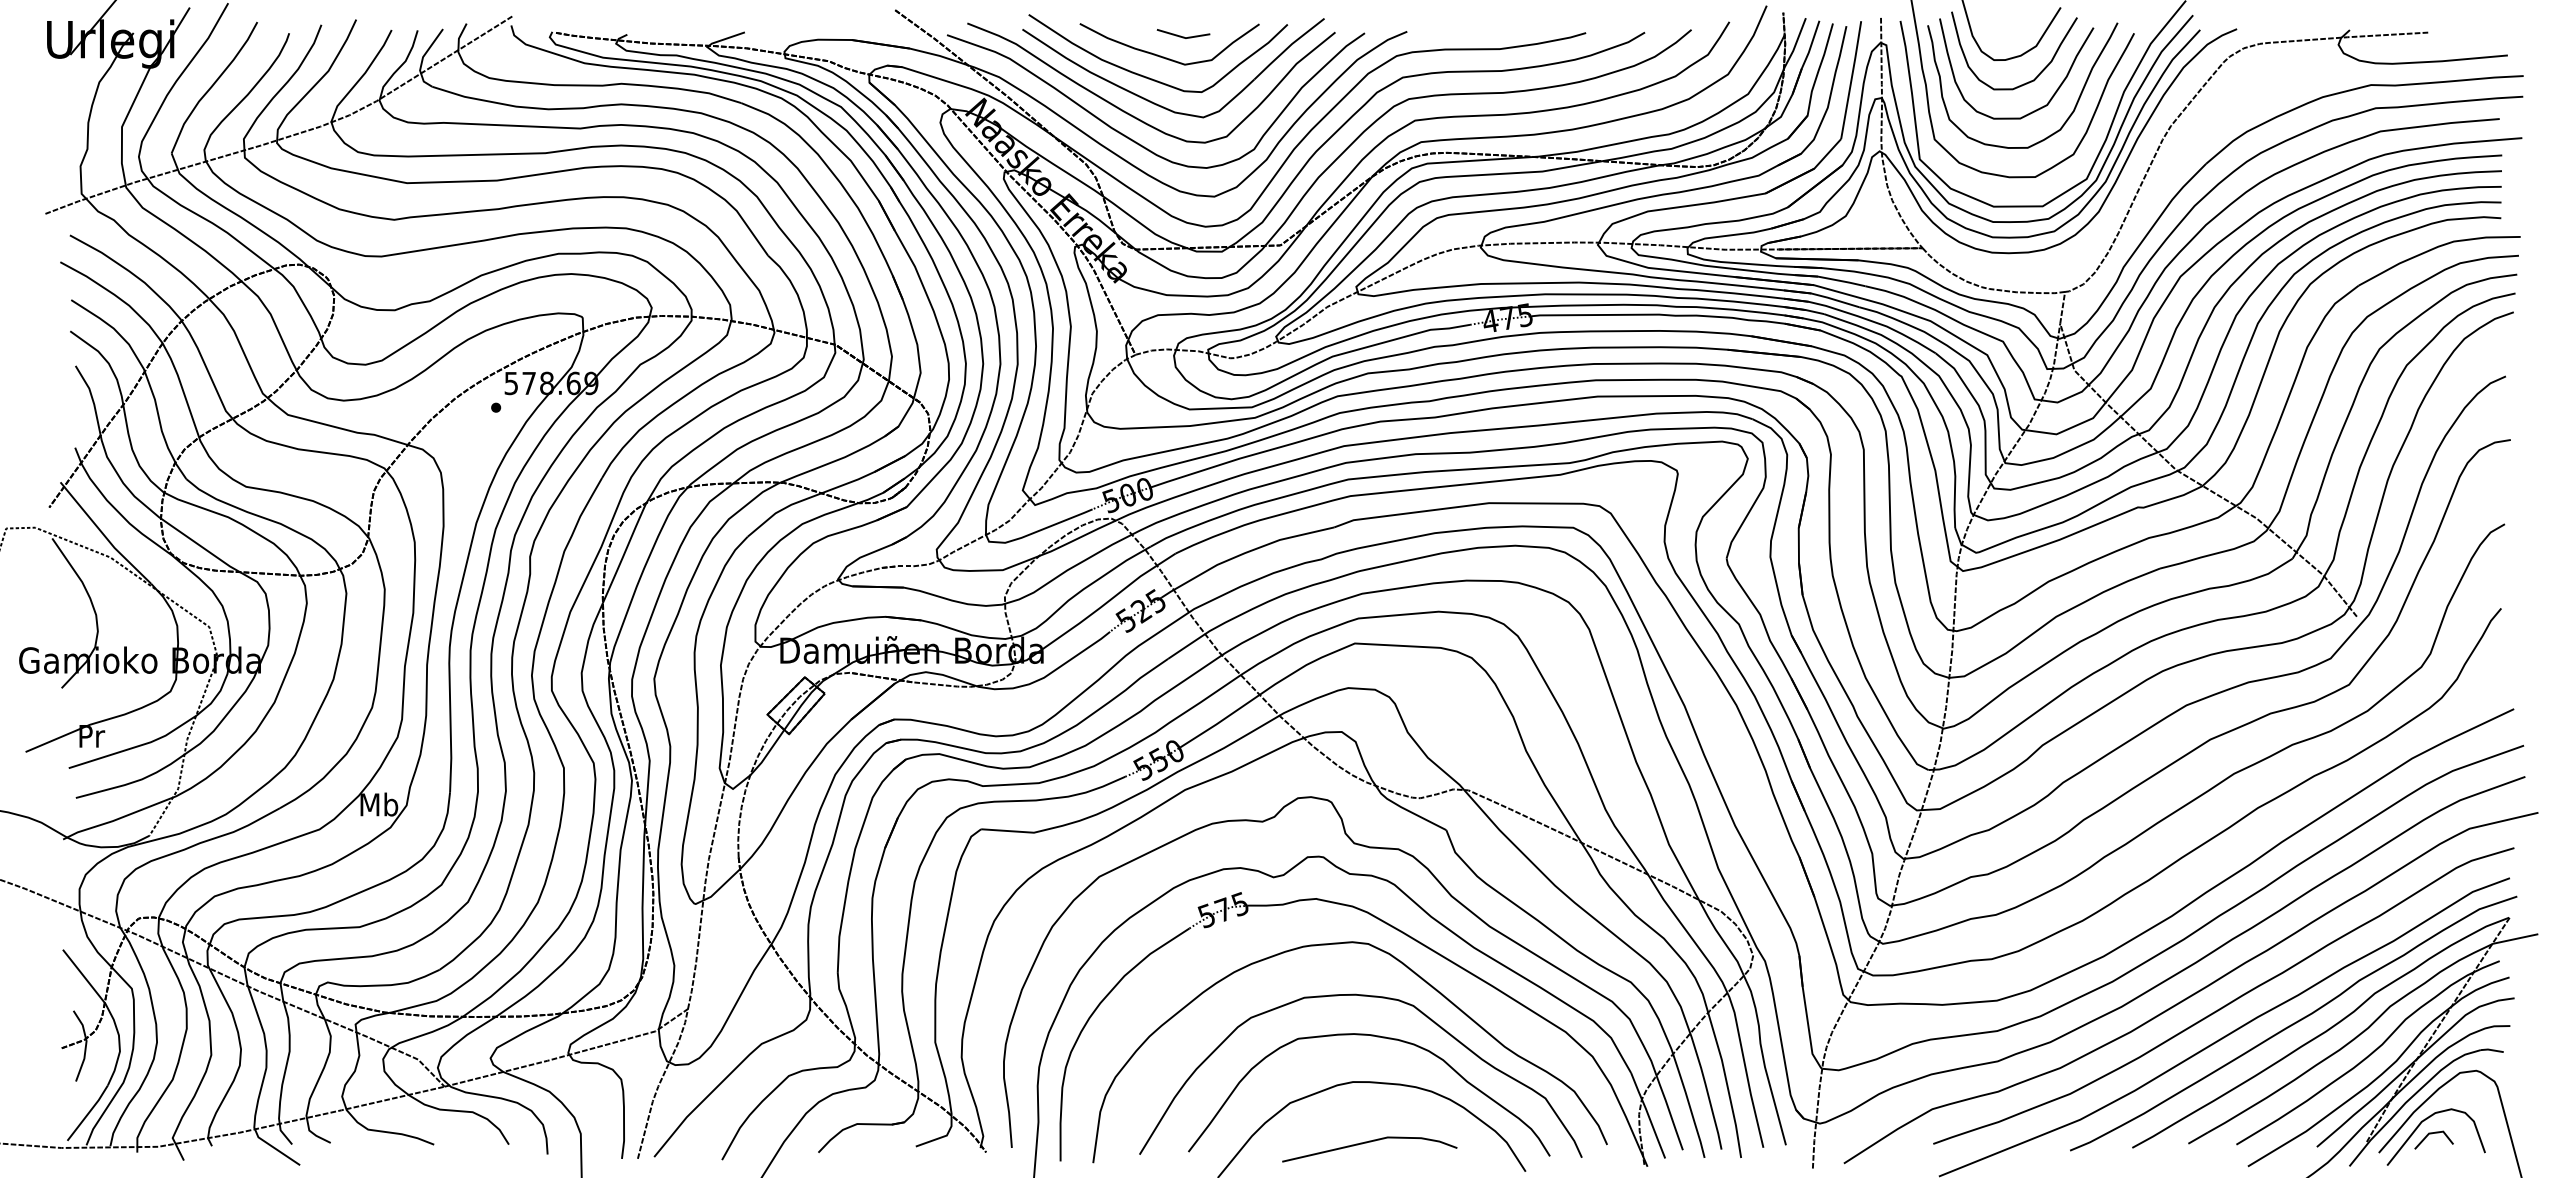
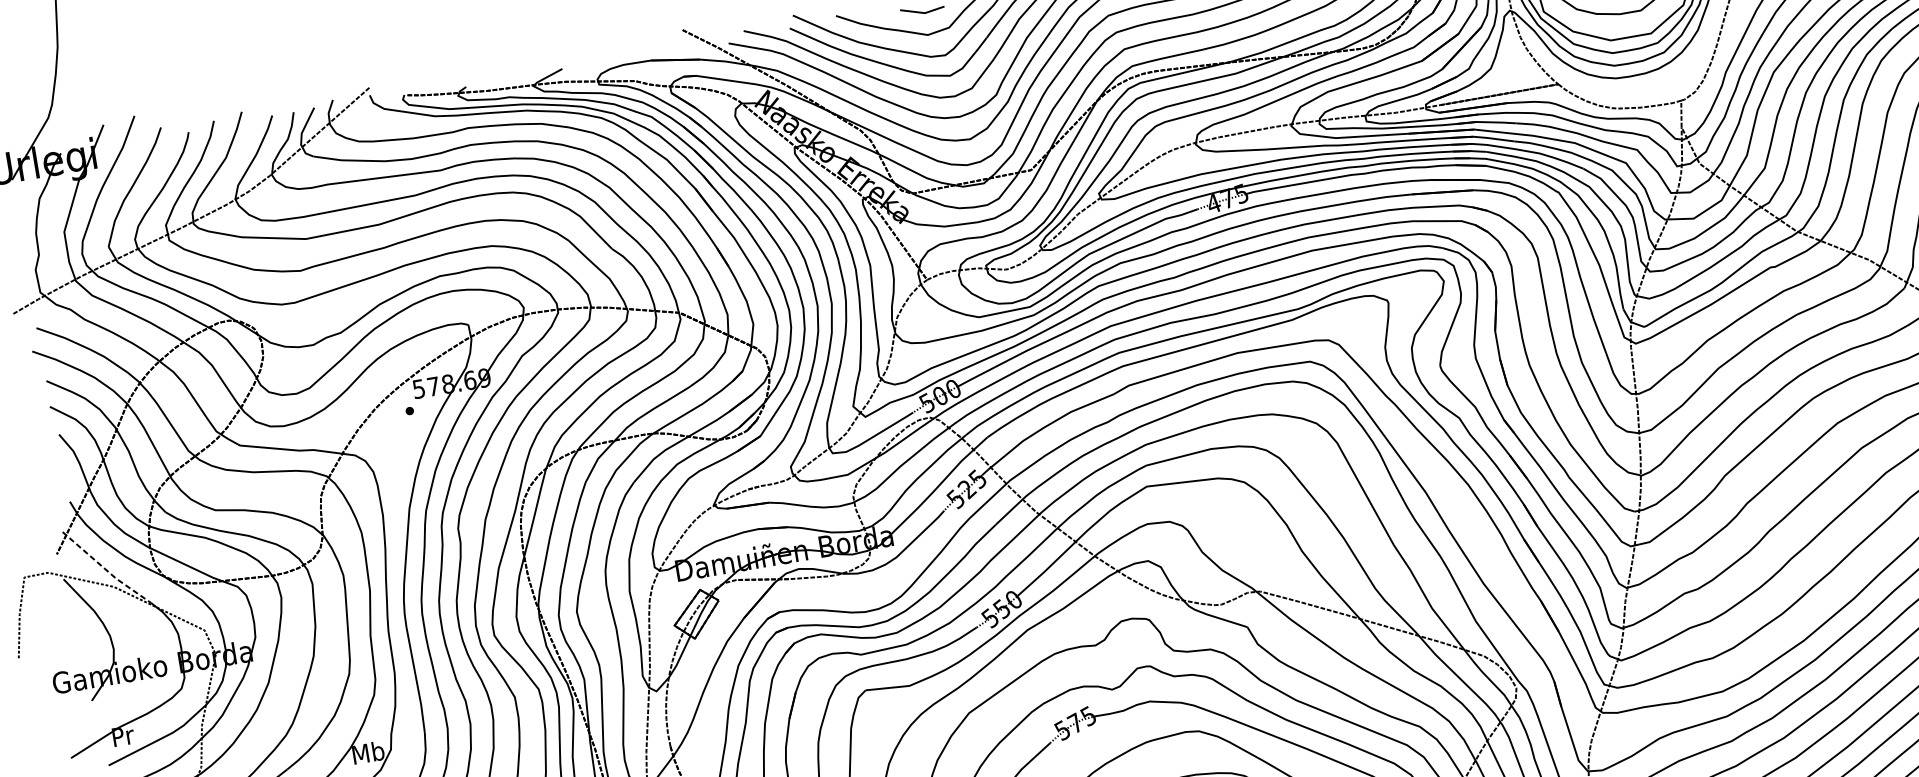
line: (104, 535) -> (106, 569), solid -> dashed

